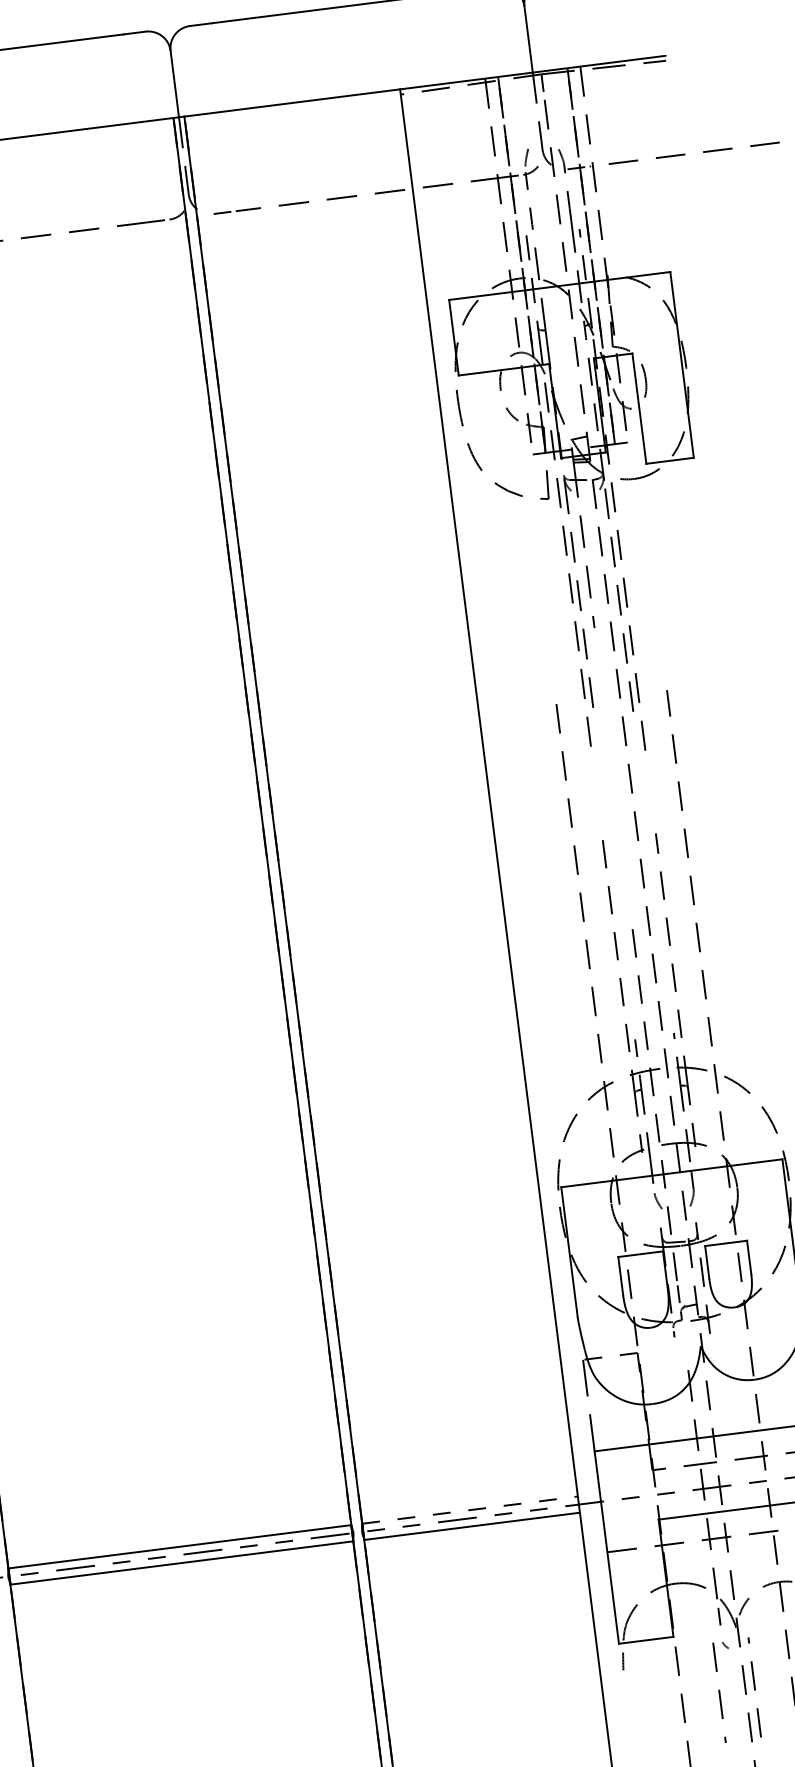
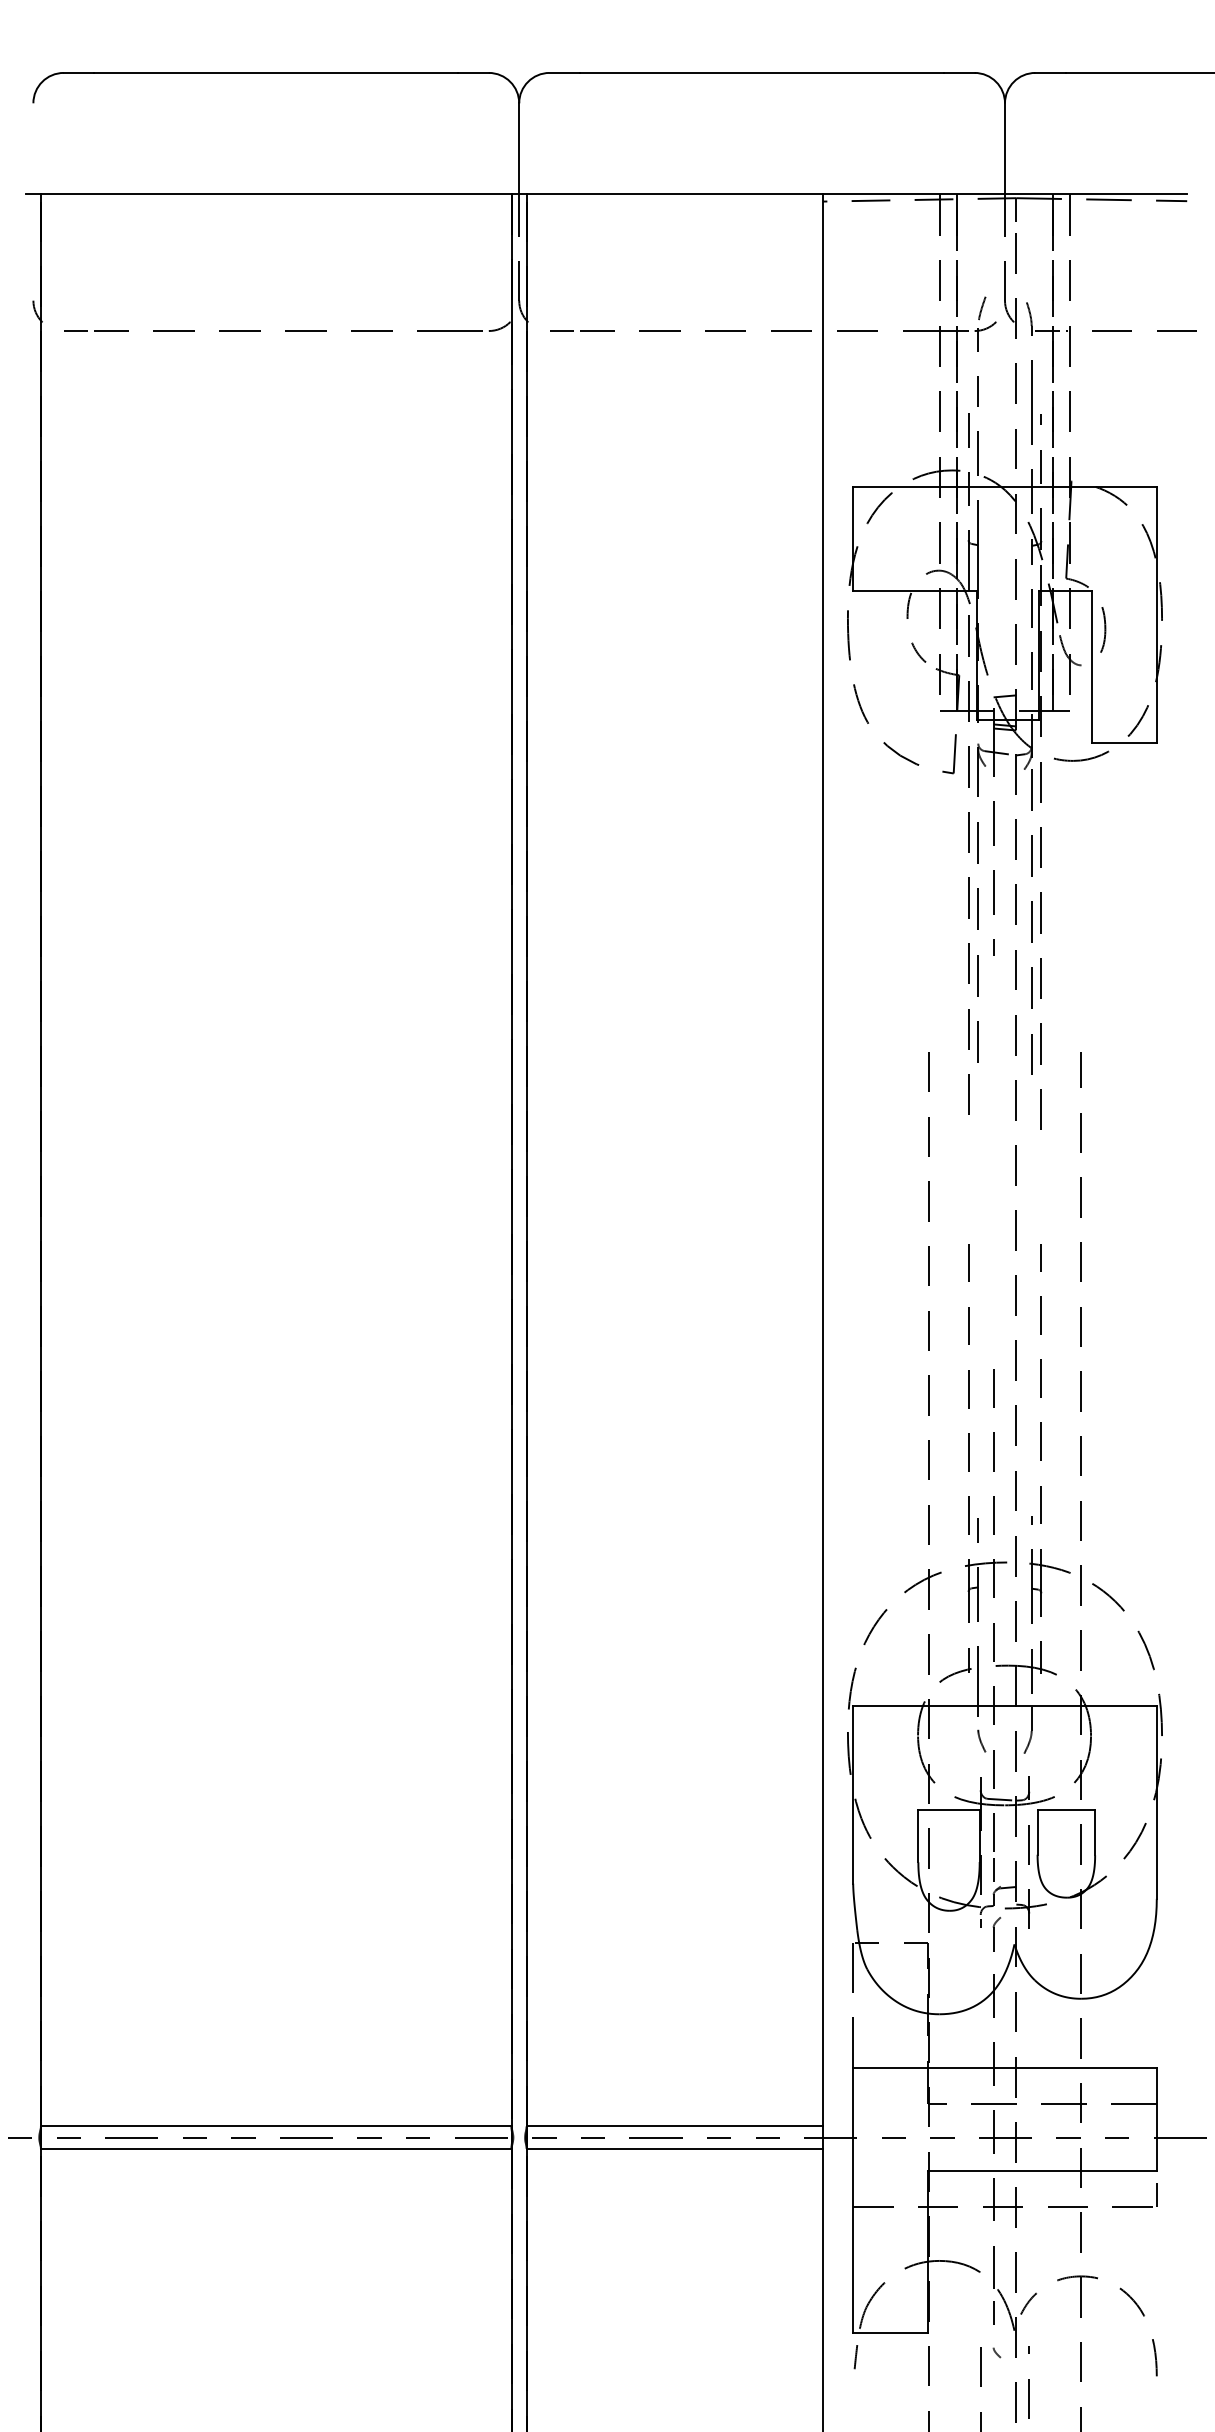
part: (686, 1340) -> (996, 1934), added
line: (470, 1510) -> (675, 2126), dashed -> solid

